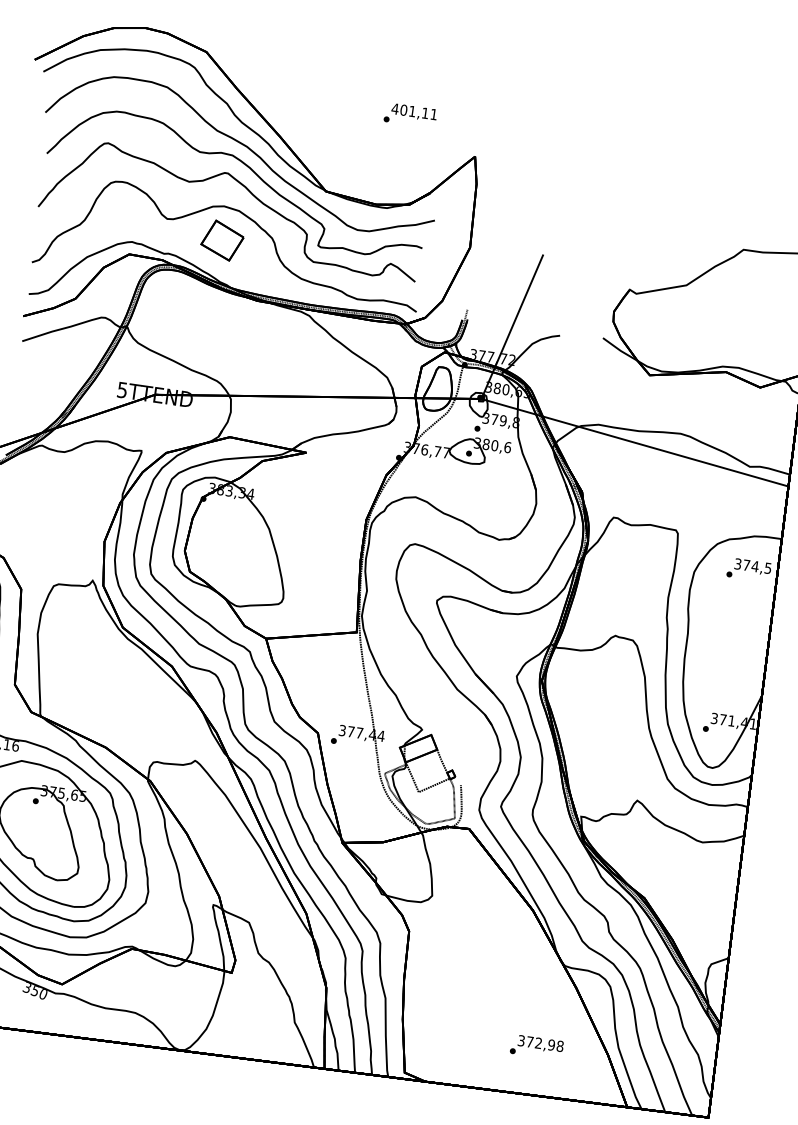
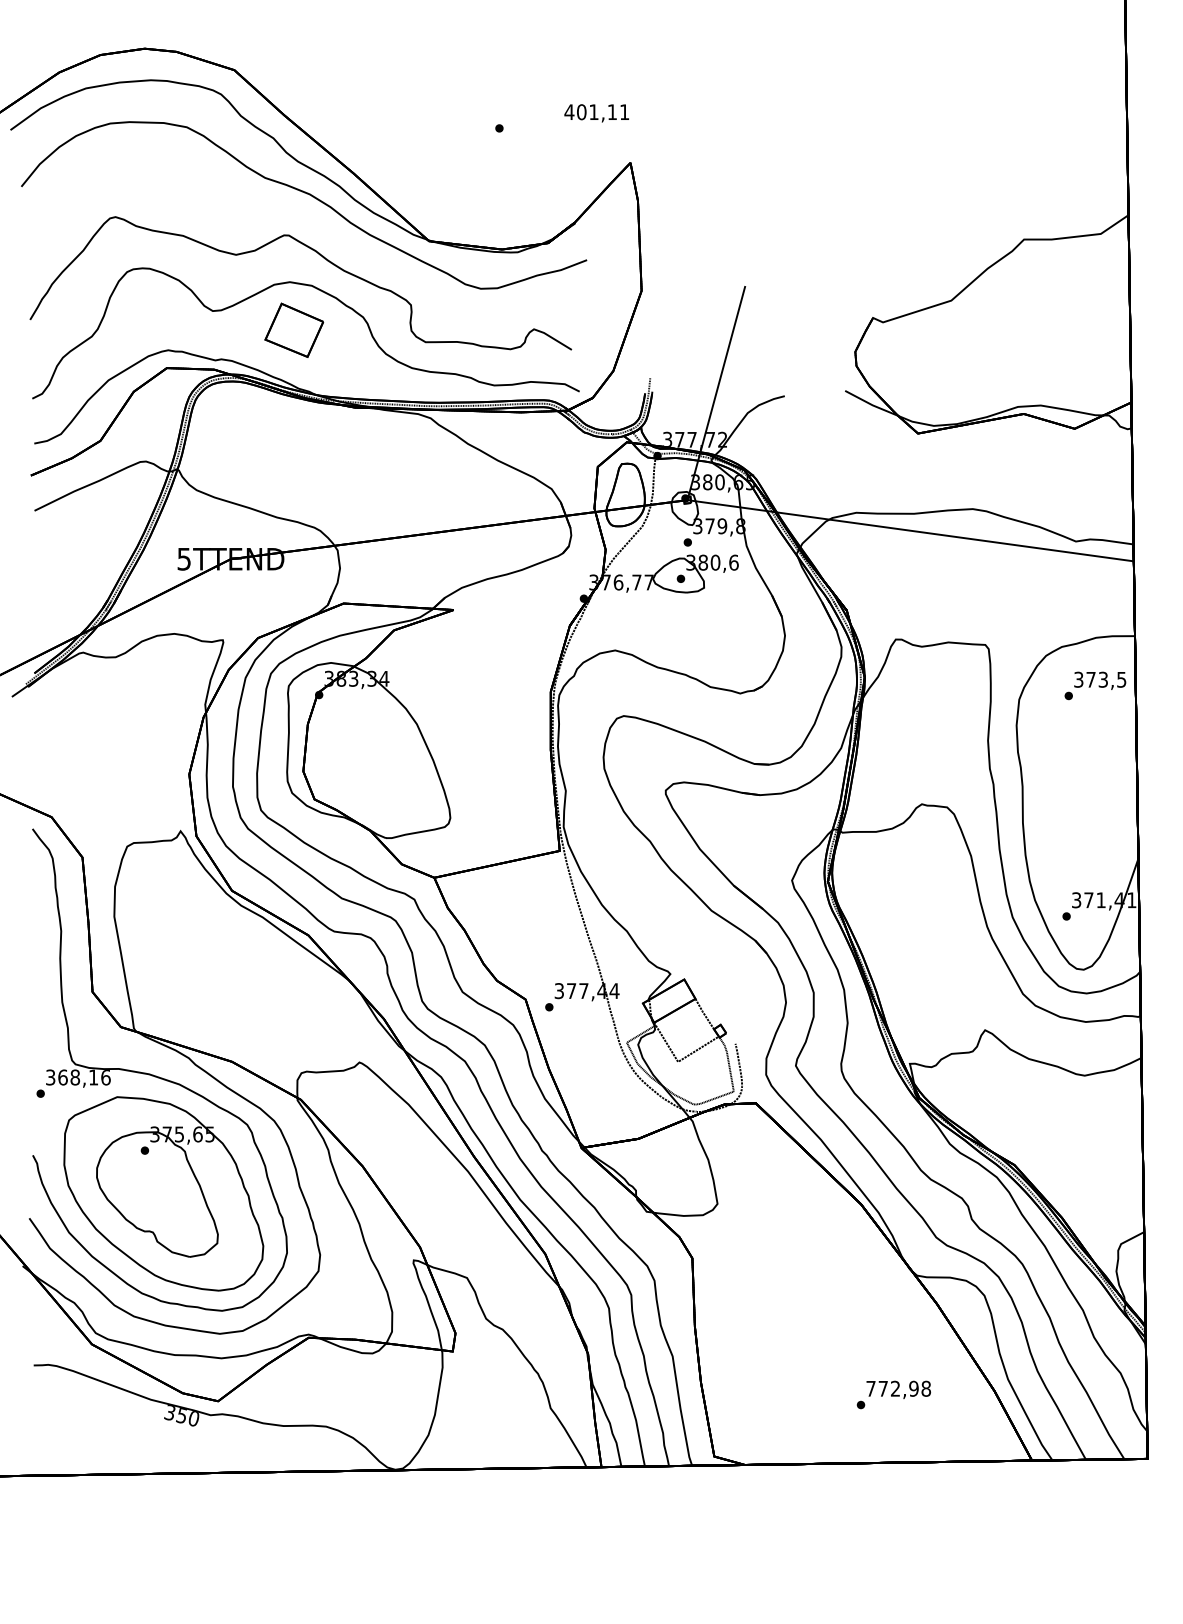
text: (414, 112) -> (596, 113), moved
part: (249, 168) -> (317, 224), removed
text: (755, 566) -> (1103, 679), 374,5 -> 373,5
text: (521, 1040) -> (870, 1388), 372,98 -> 772,98

